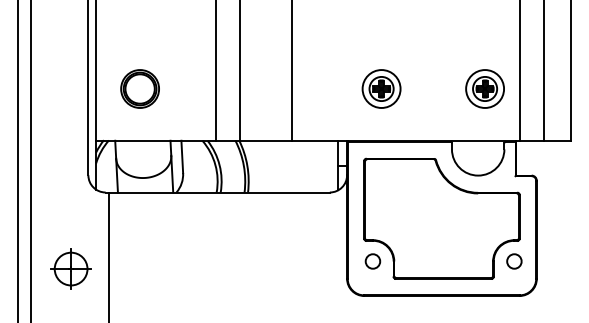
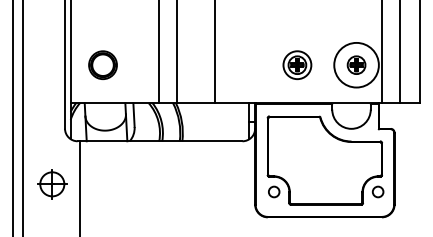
part: (381, 88) -> (297, 64), moved
circle: (485, 88) -> (356, 64), size x1.6
part: (70, 268) -> (51, 183), moved

